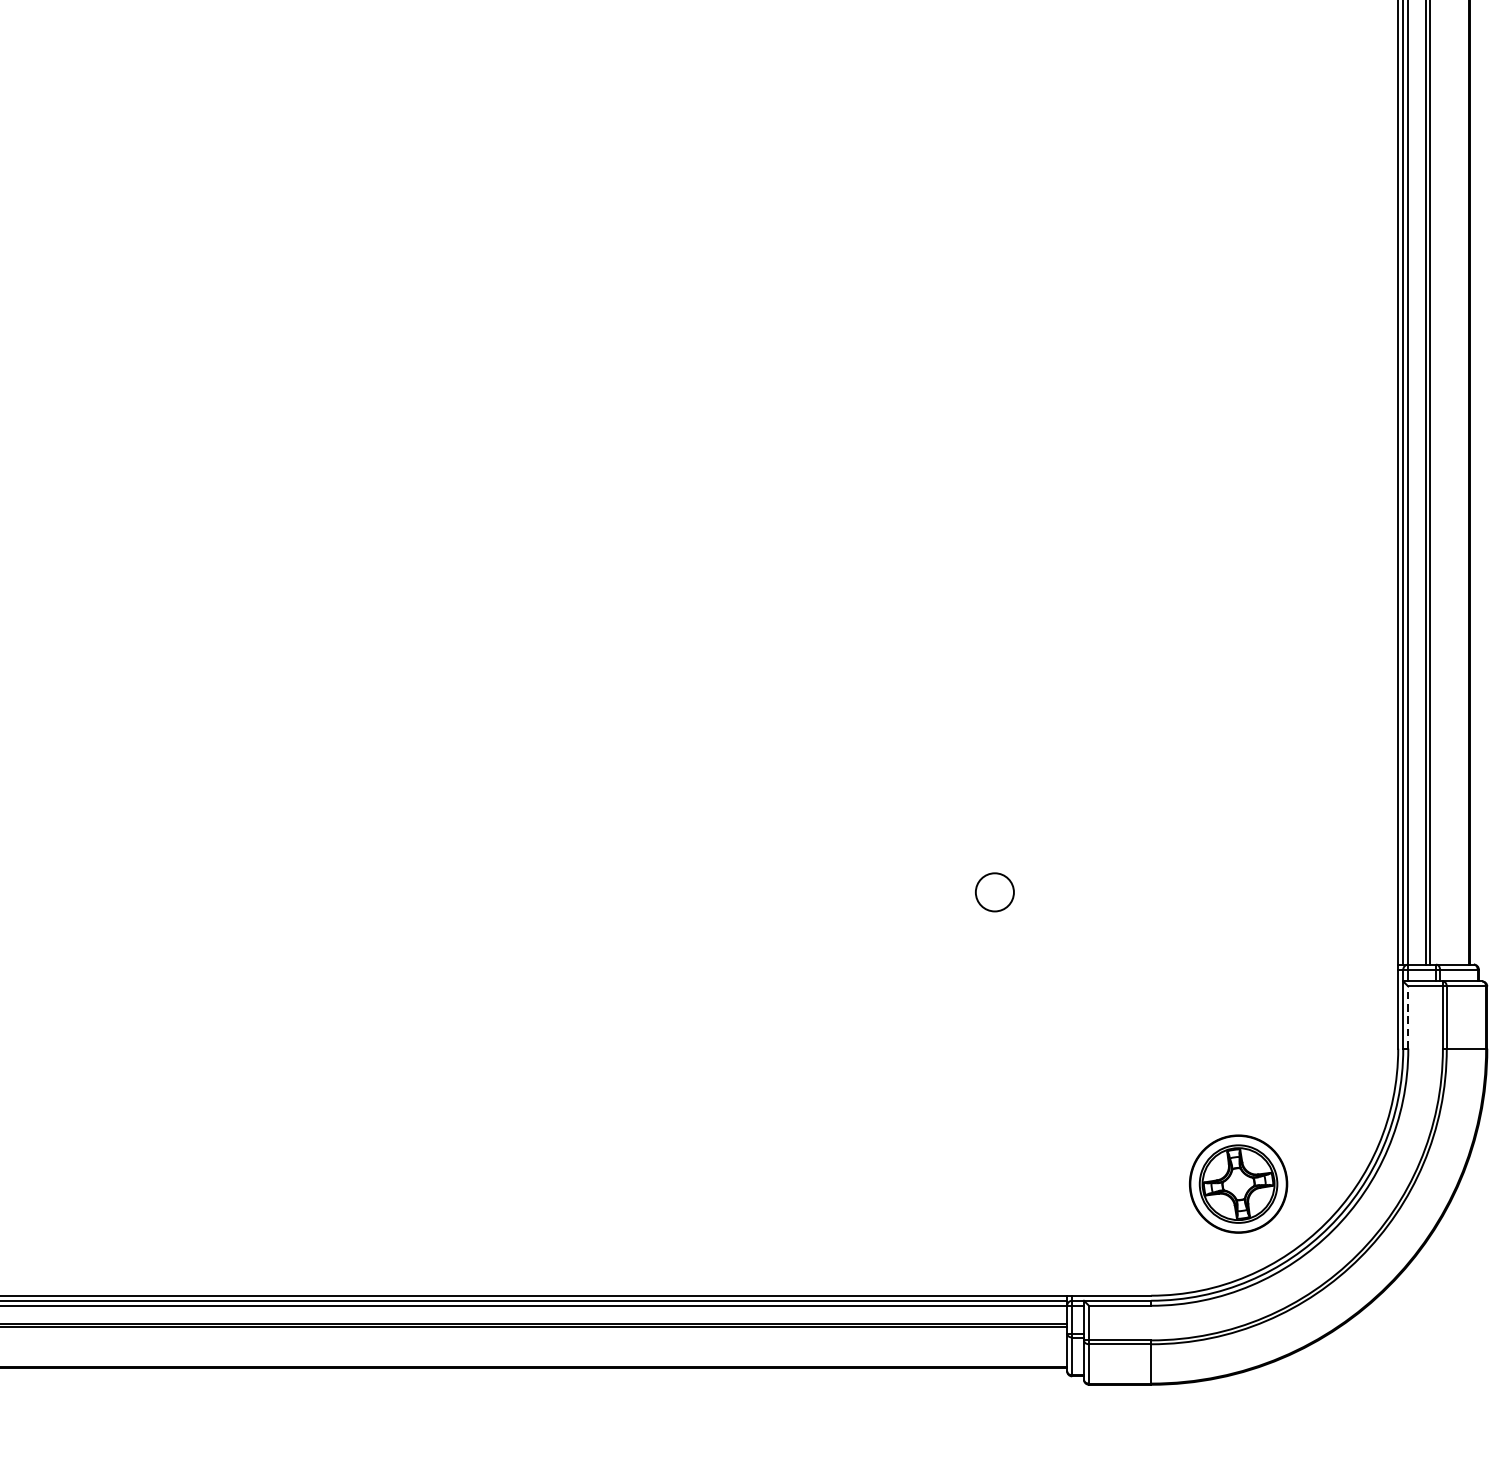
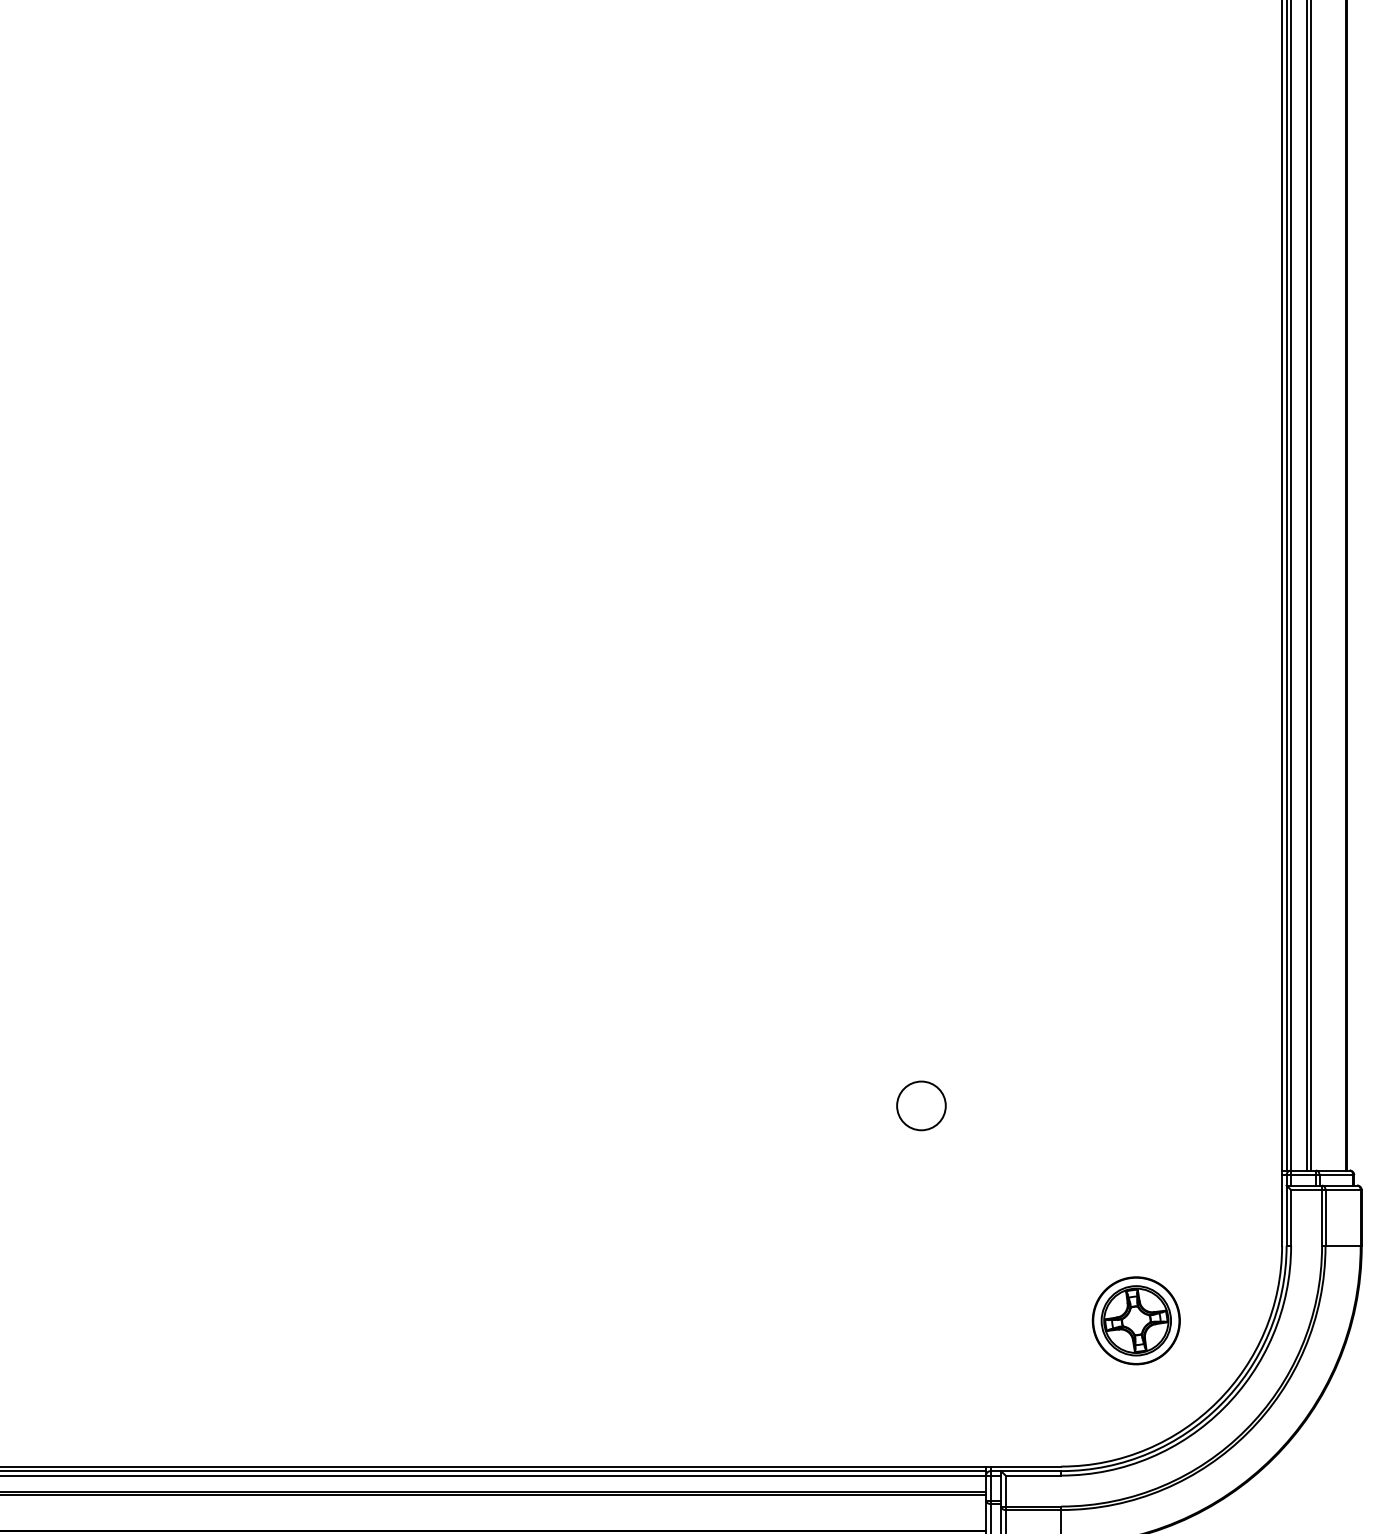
circle: (994, 891) -> (921, 1105), size x1.43
line: (1408, 1017) -> (1291, 1217), dashed -> solid
part: (1237, 1183) -> (1135, 1320), moved

